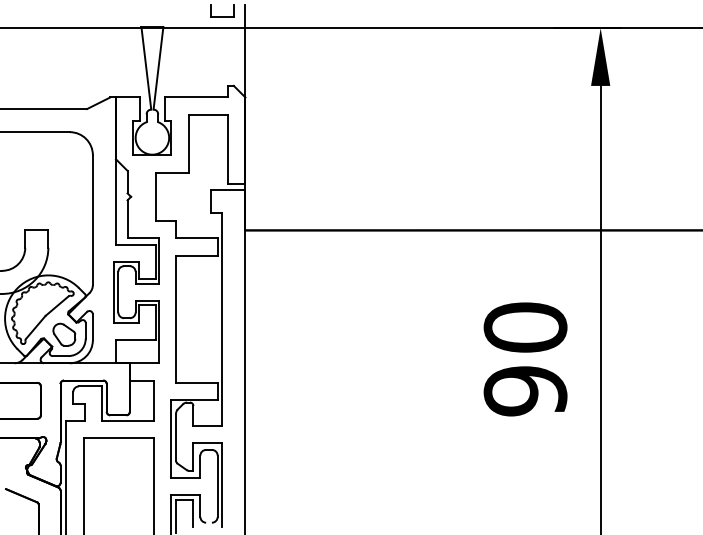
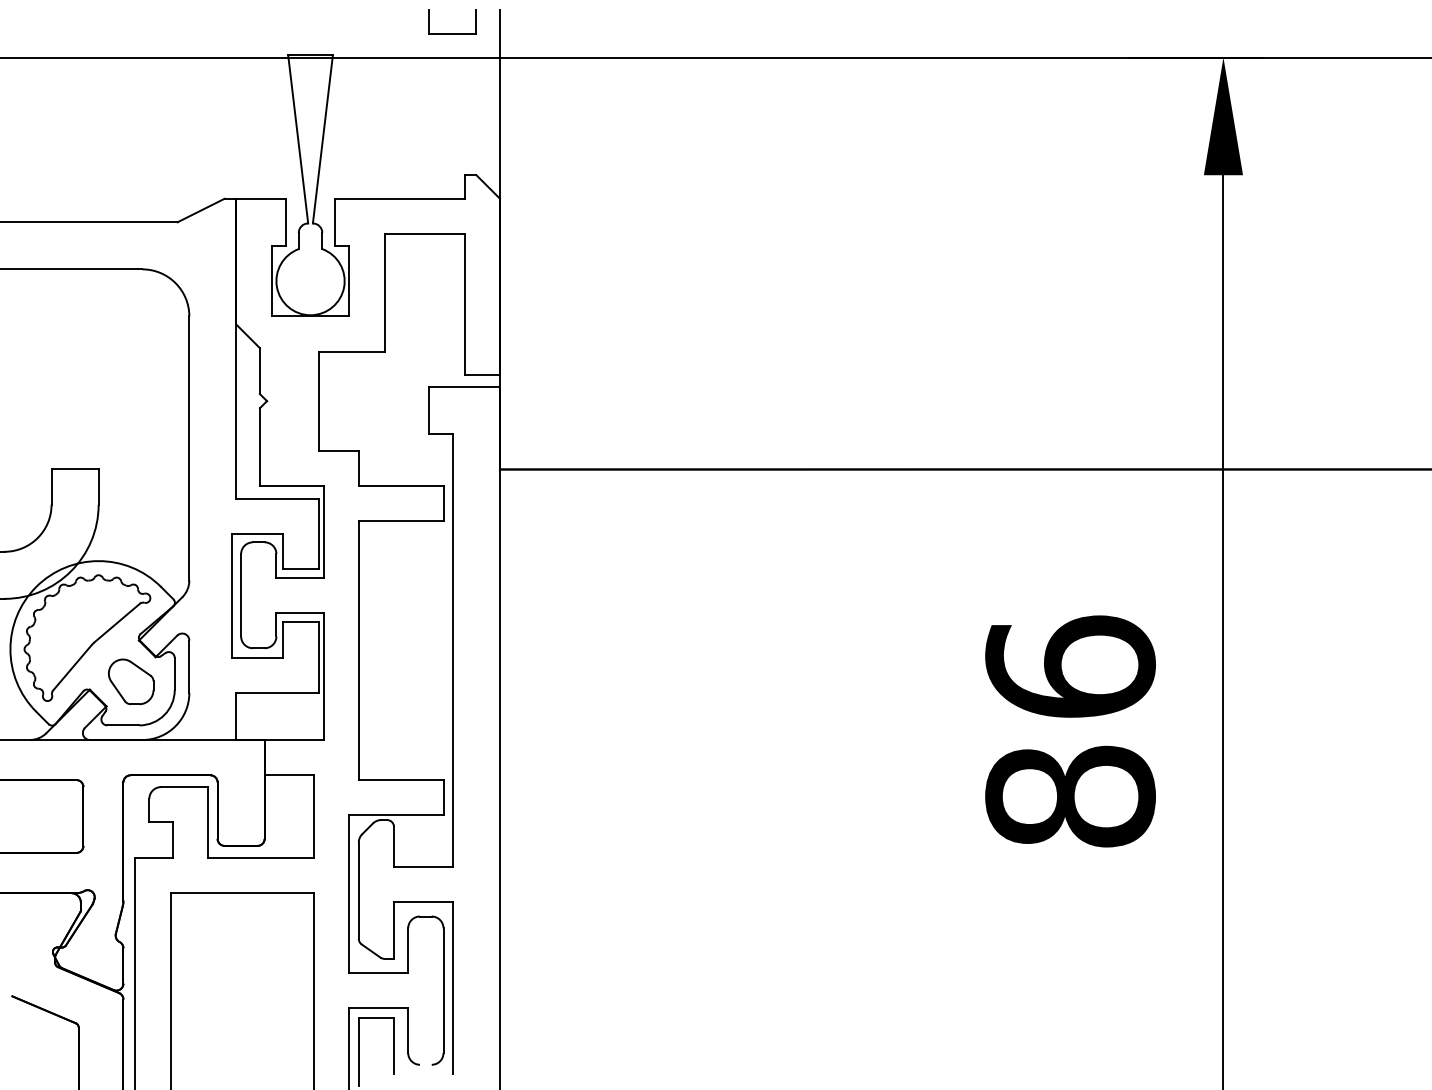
text: (525, 359) -> (1070, 732), 90 -> 86

